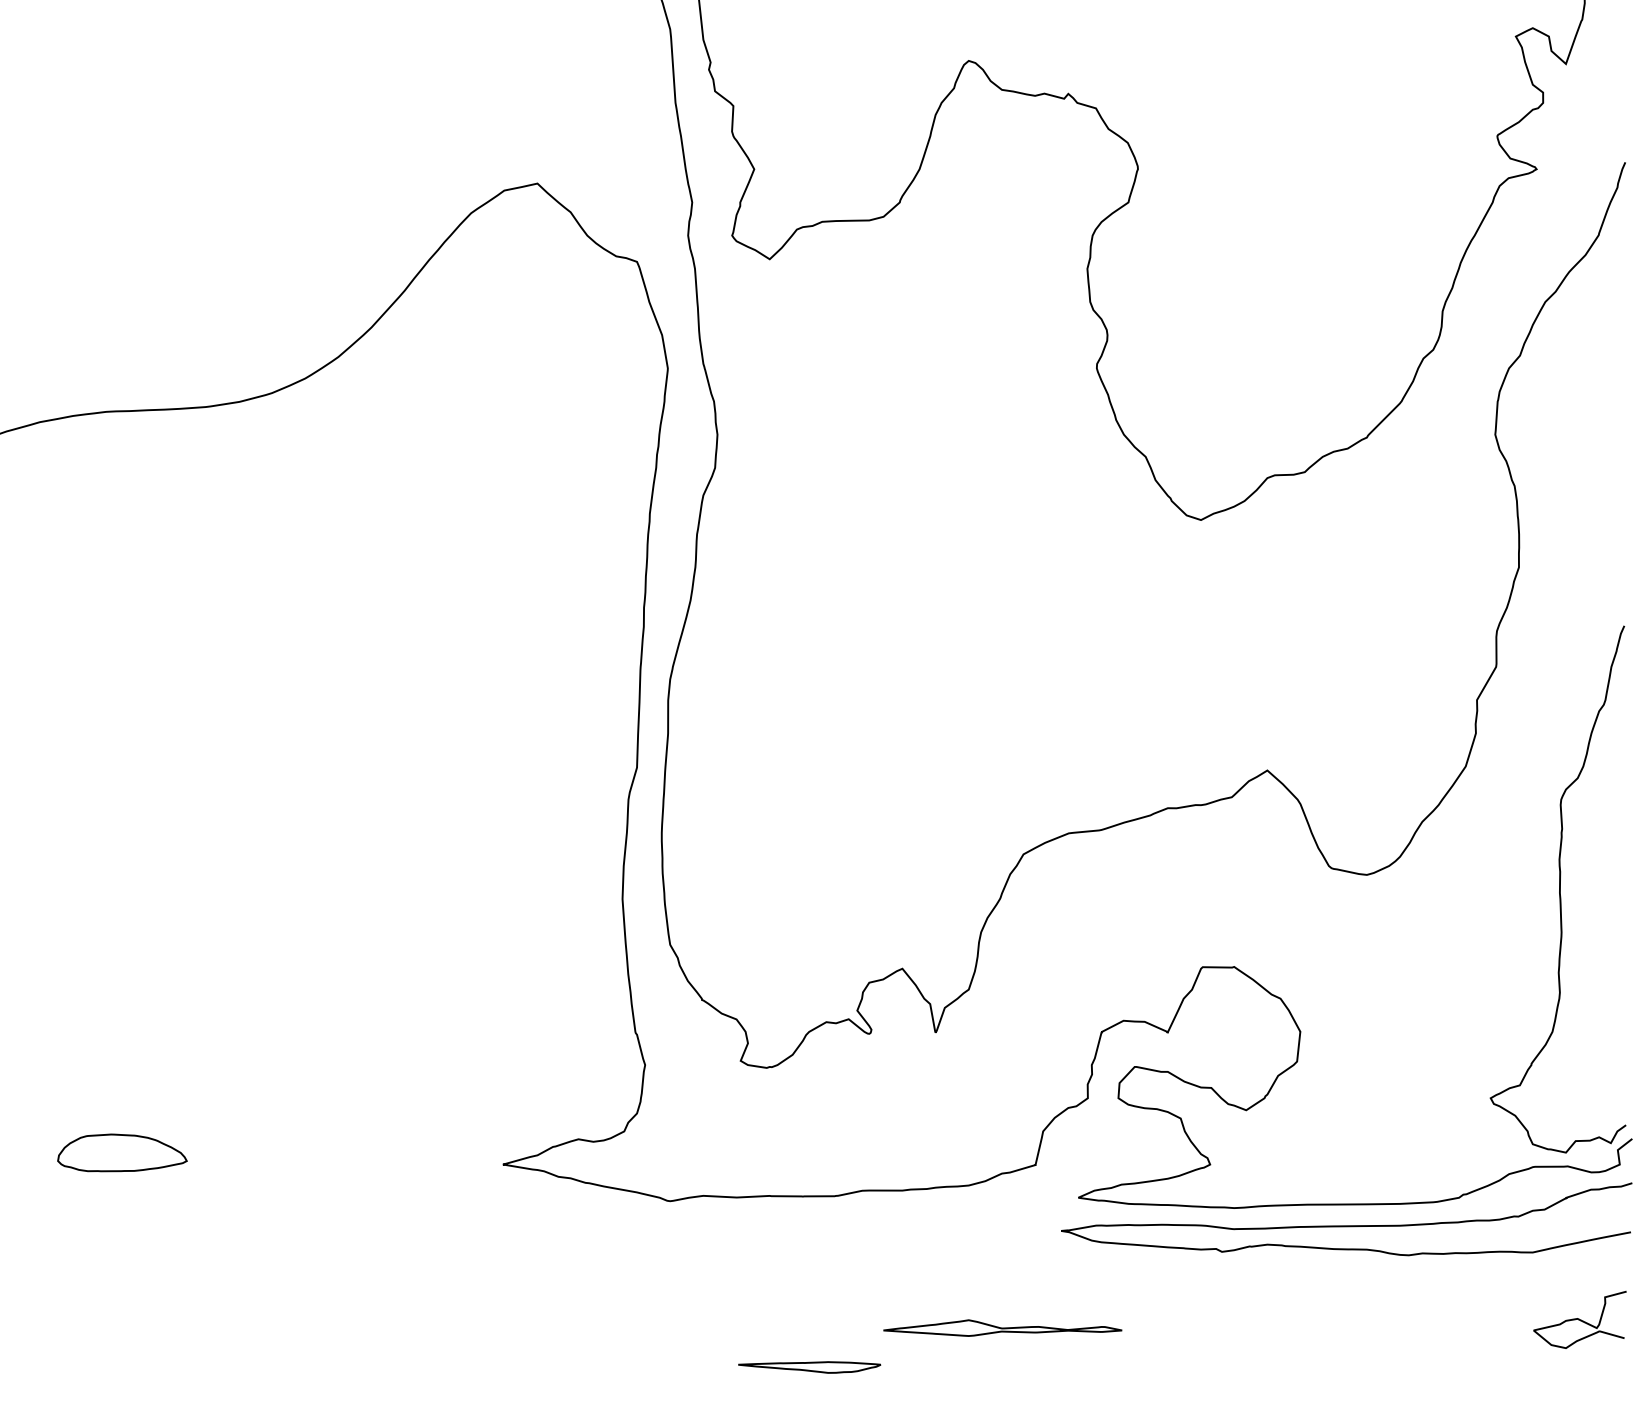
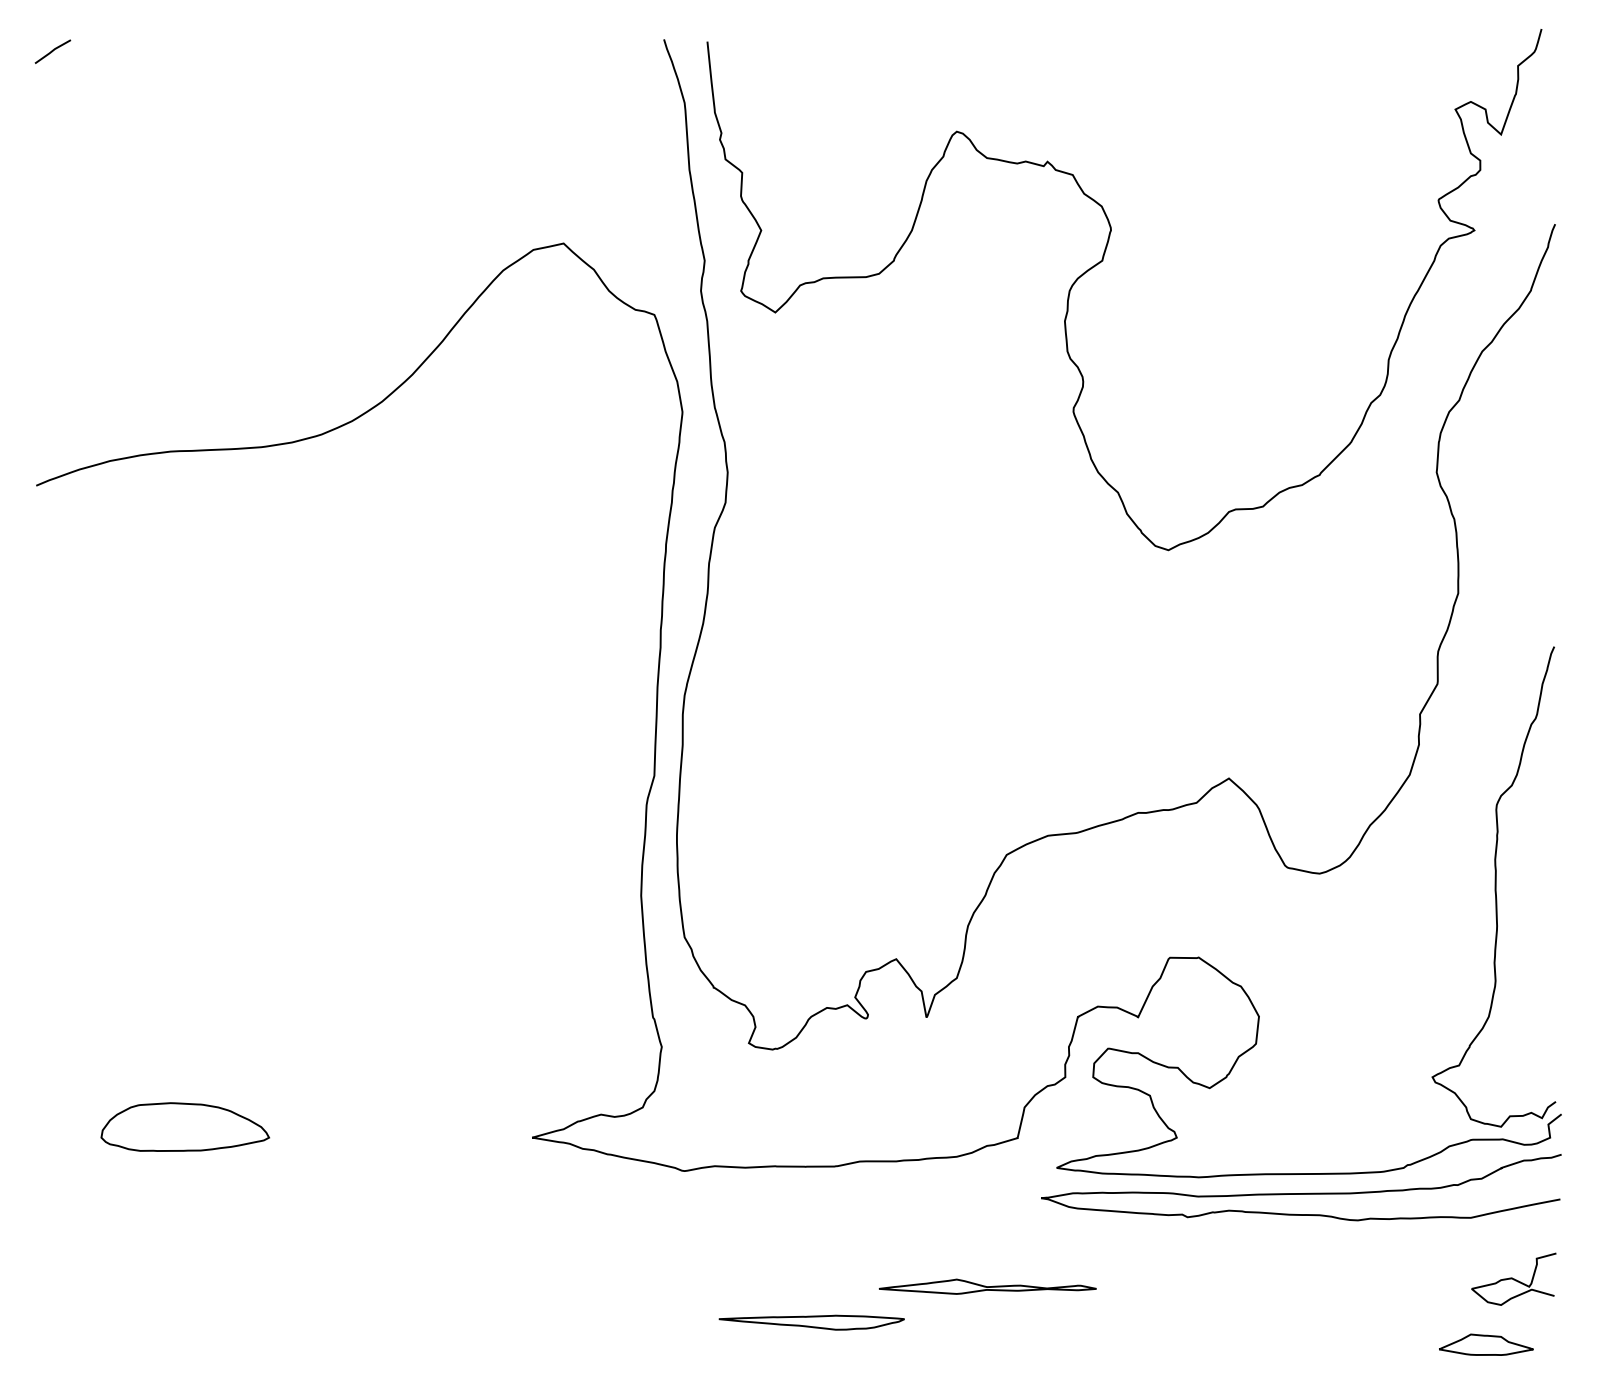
part: (122, 1152) -> (185, 1126), size x1.43
part: (809, 1367) -> (811, 1322), size x1.43
part: (1549, 1391) -> (1486, 1344), added

